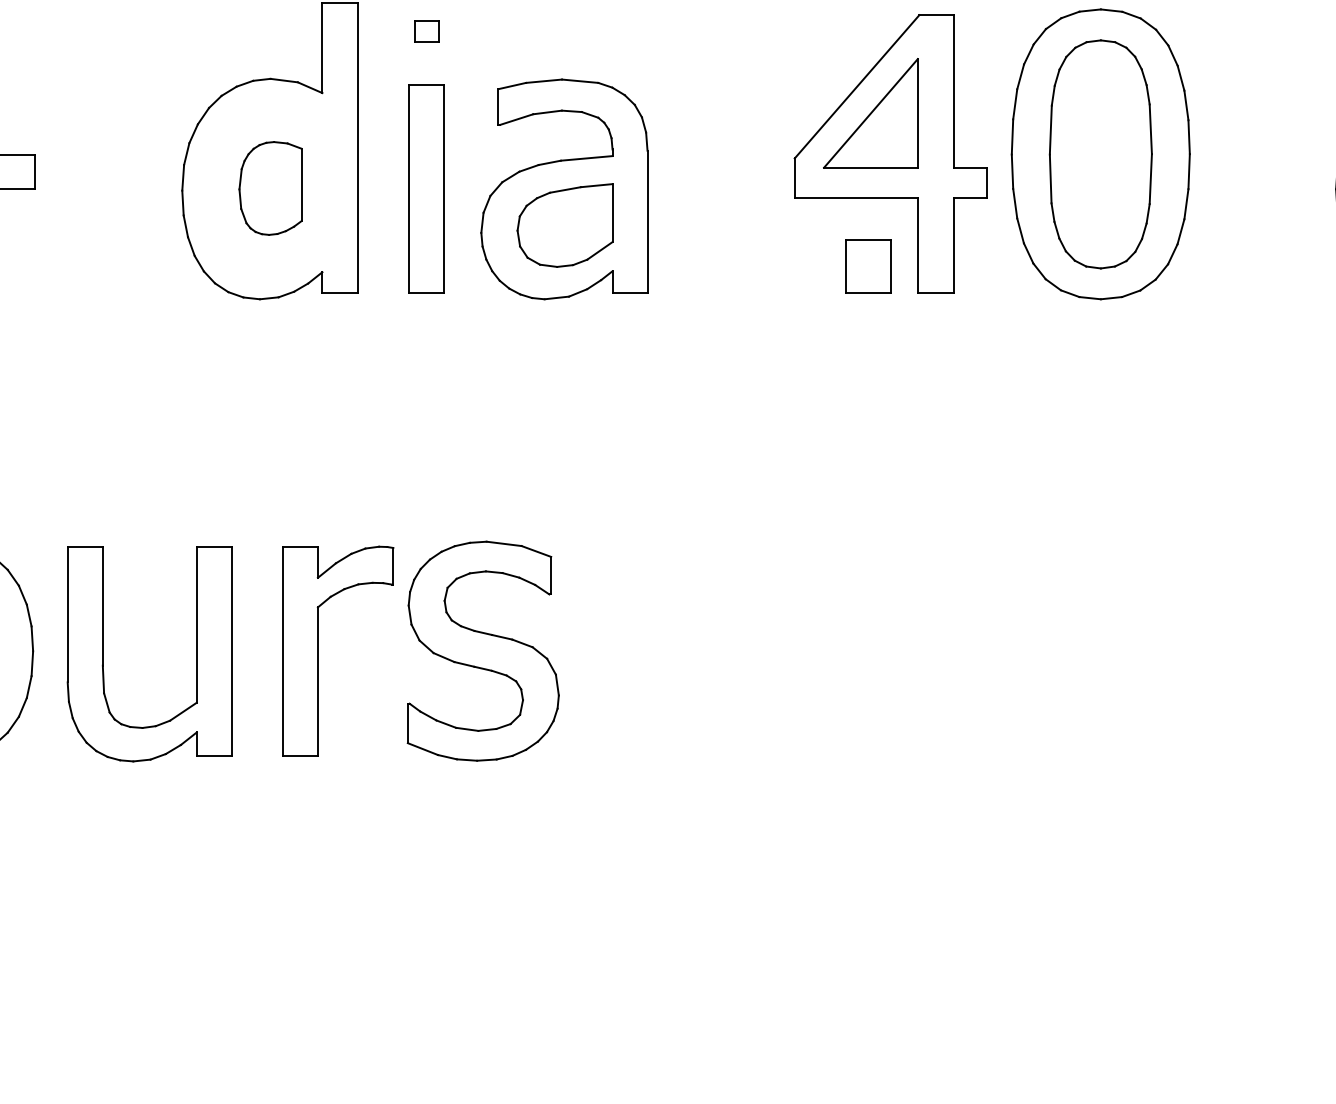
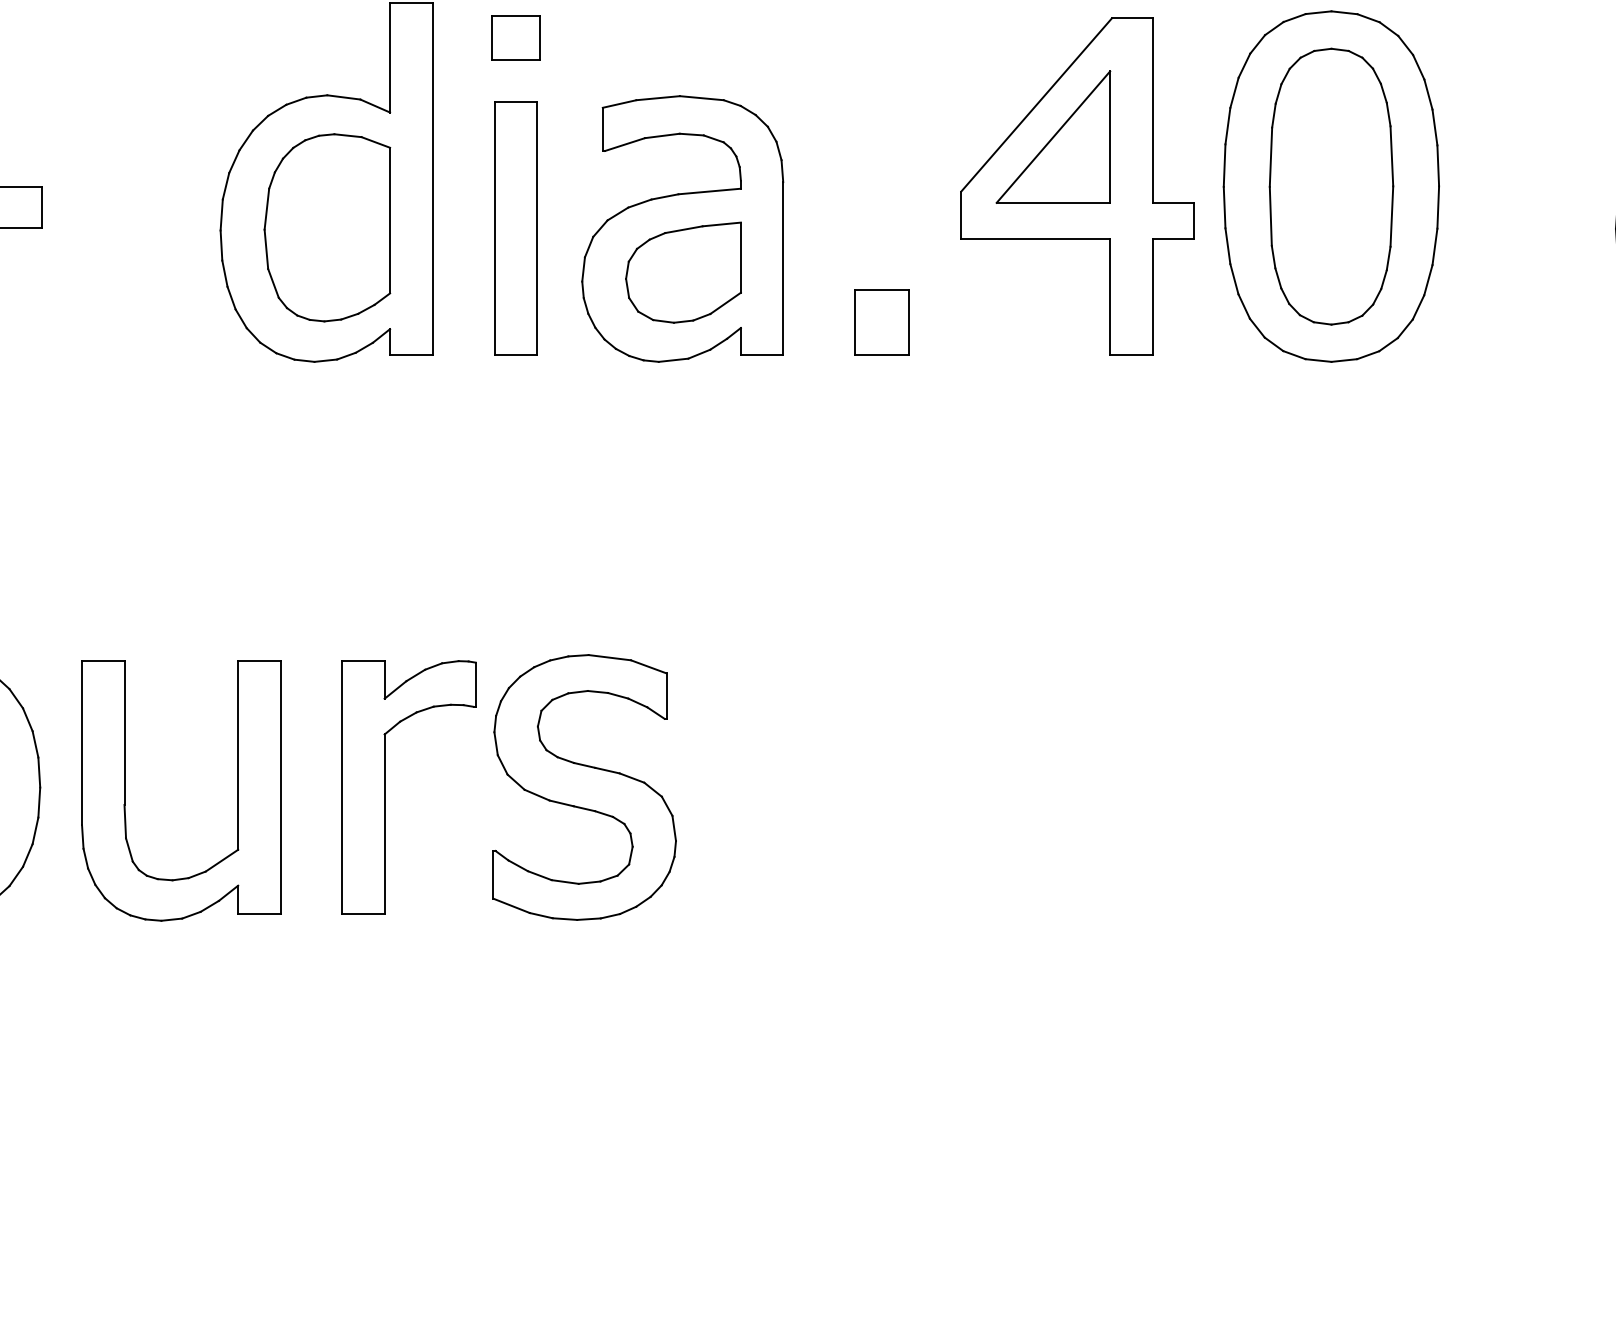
part: (426, 31) -> (515, 37), size x1.67
part: (270, 188) -> (327, 227), size x1.67
part: (867, 266) -> (881, 322), moved

